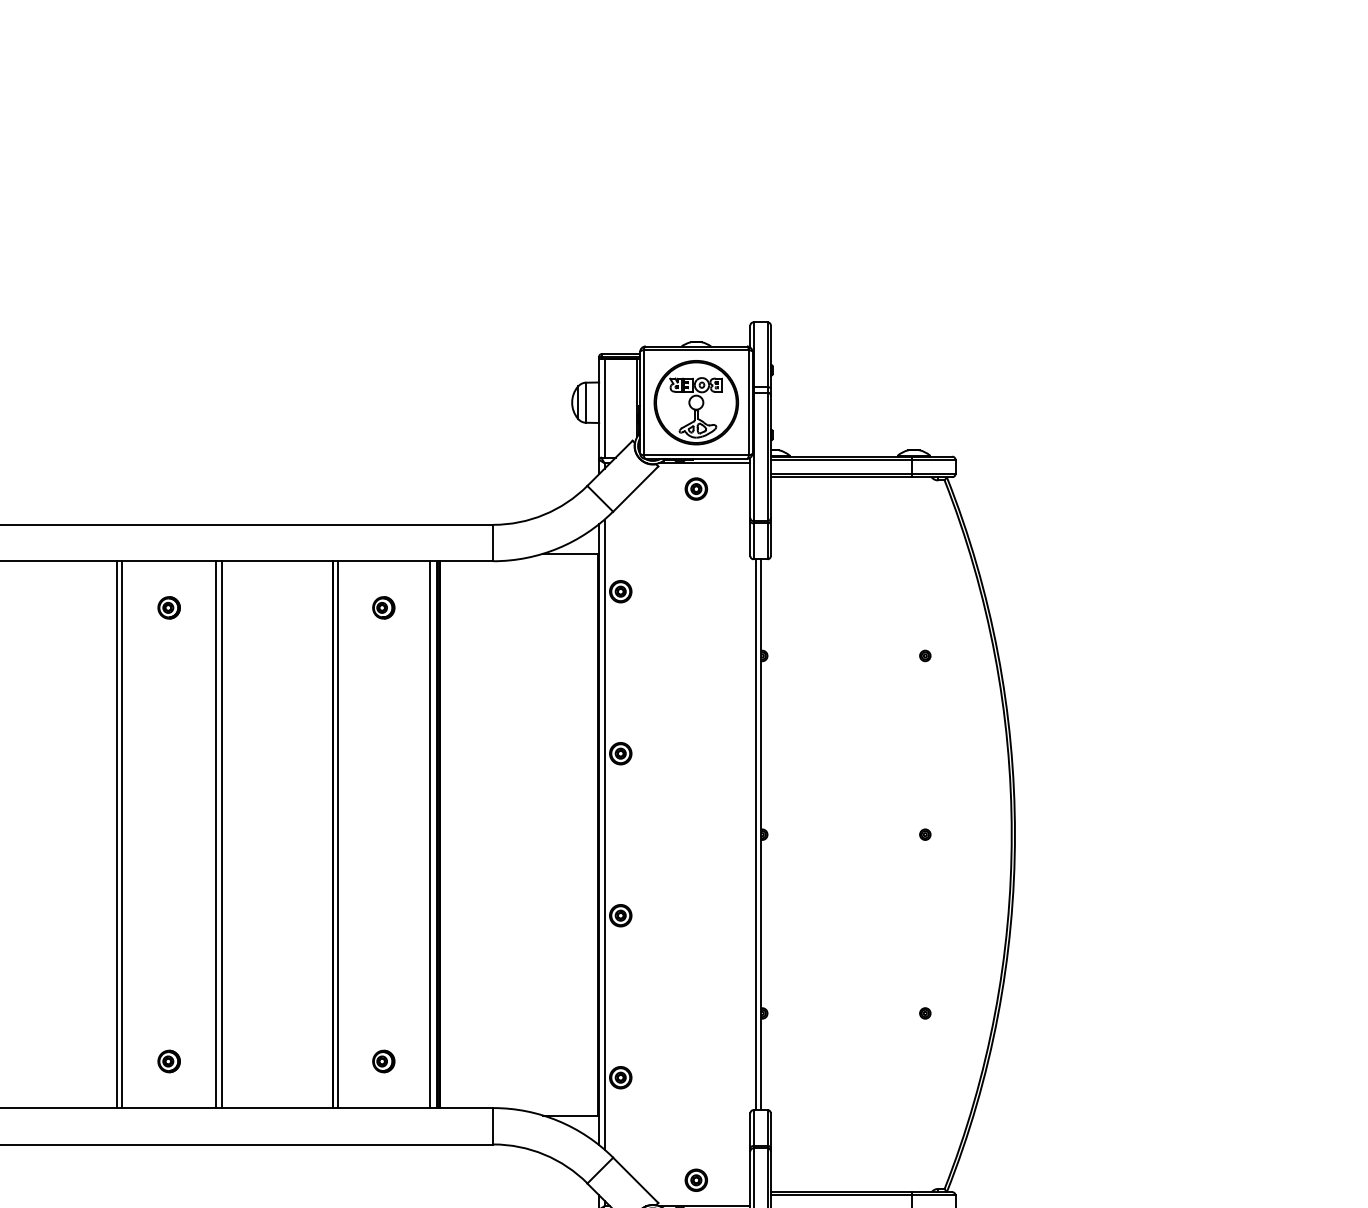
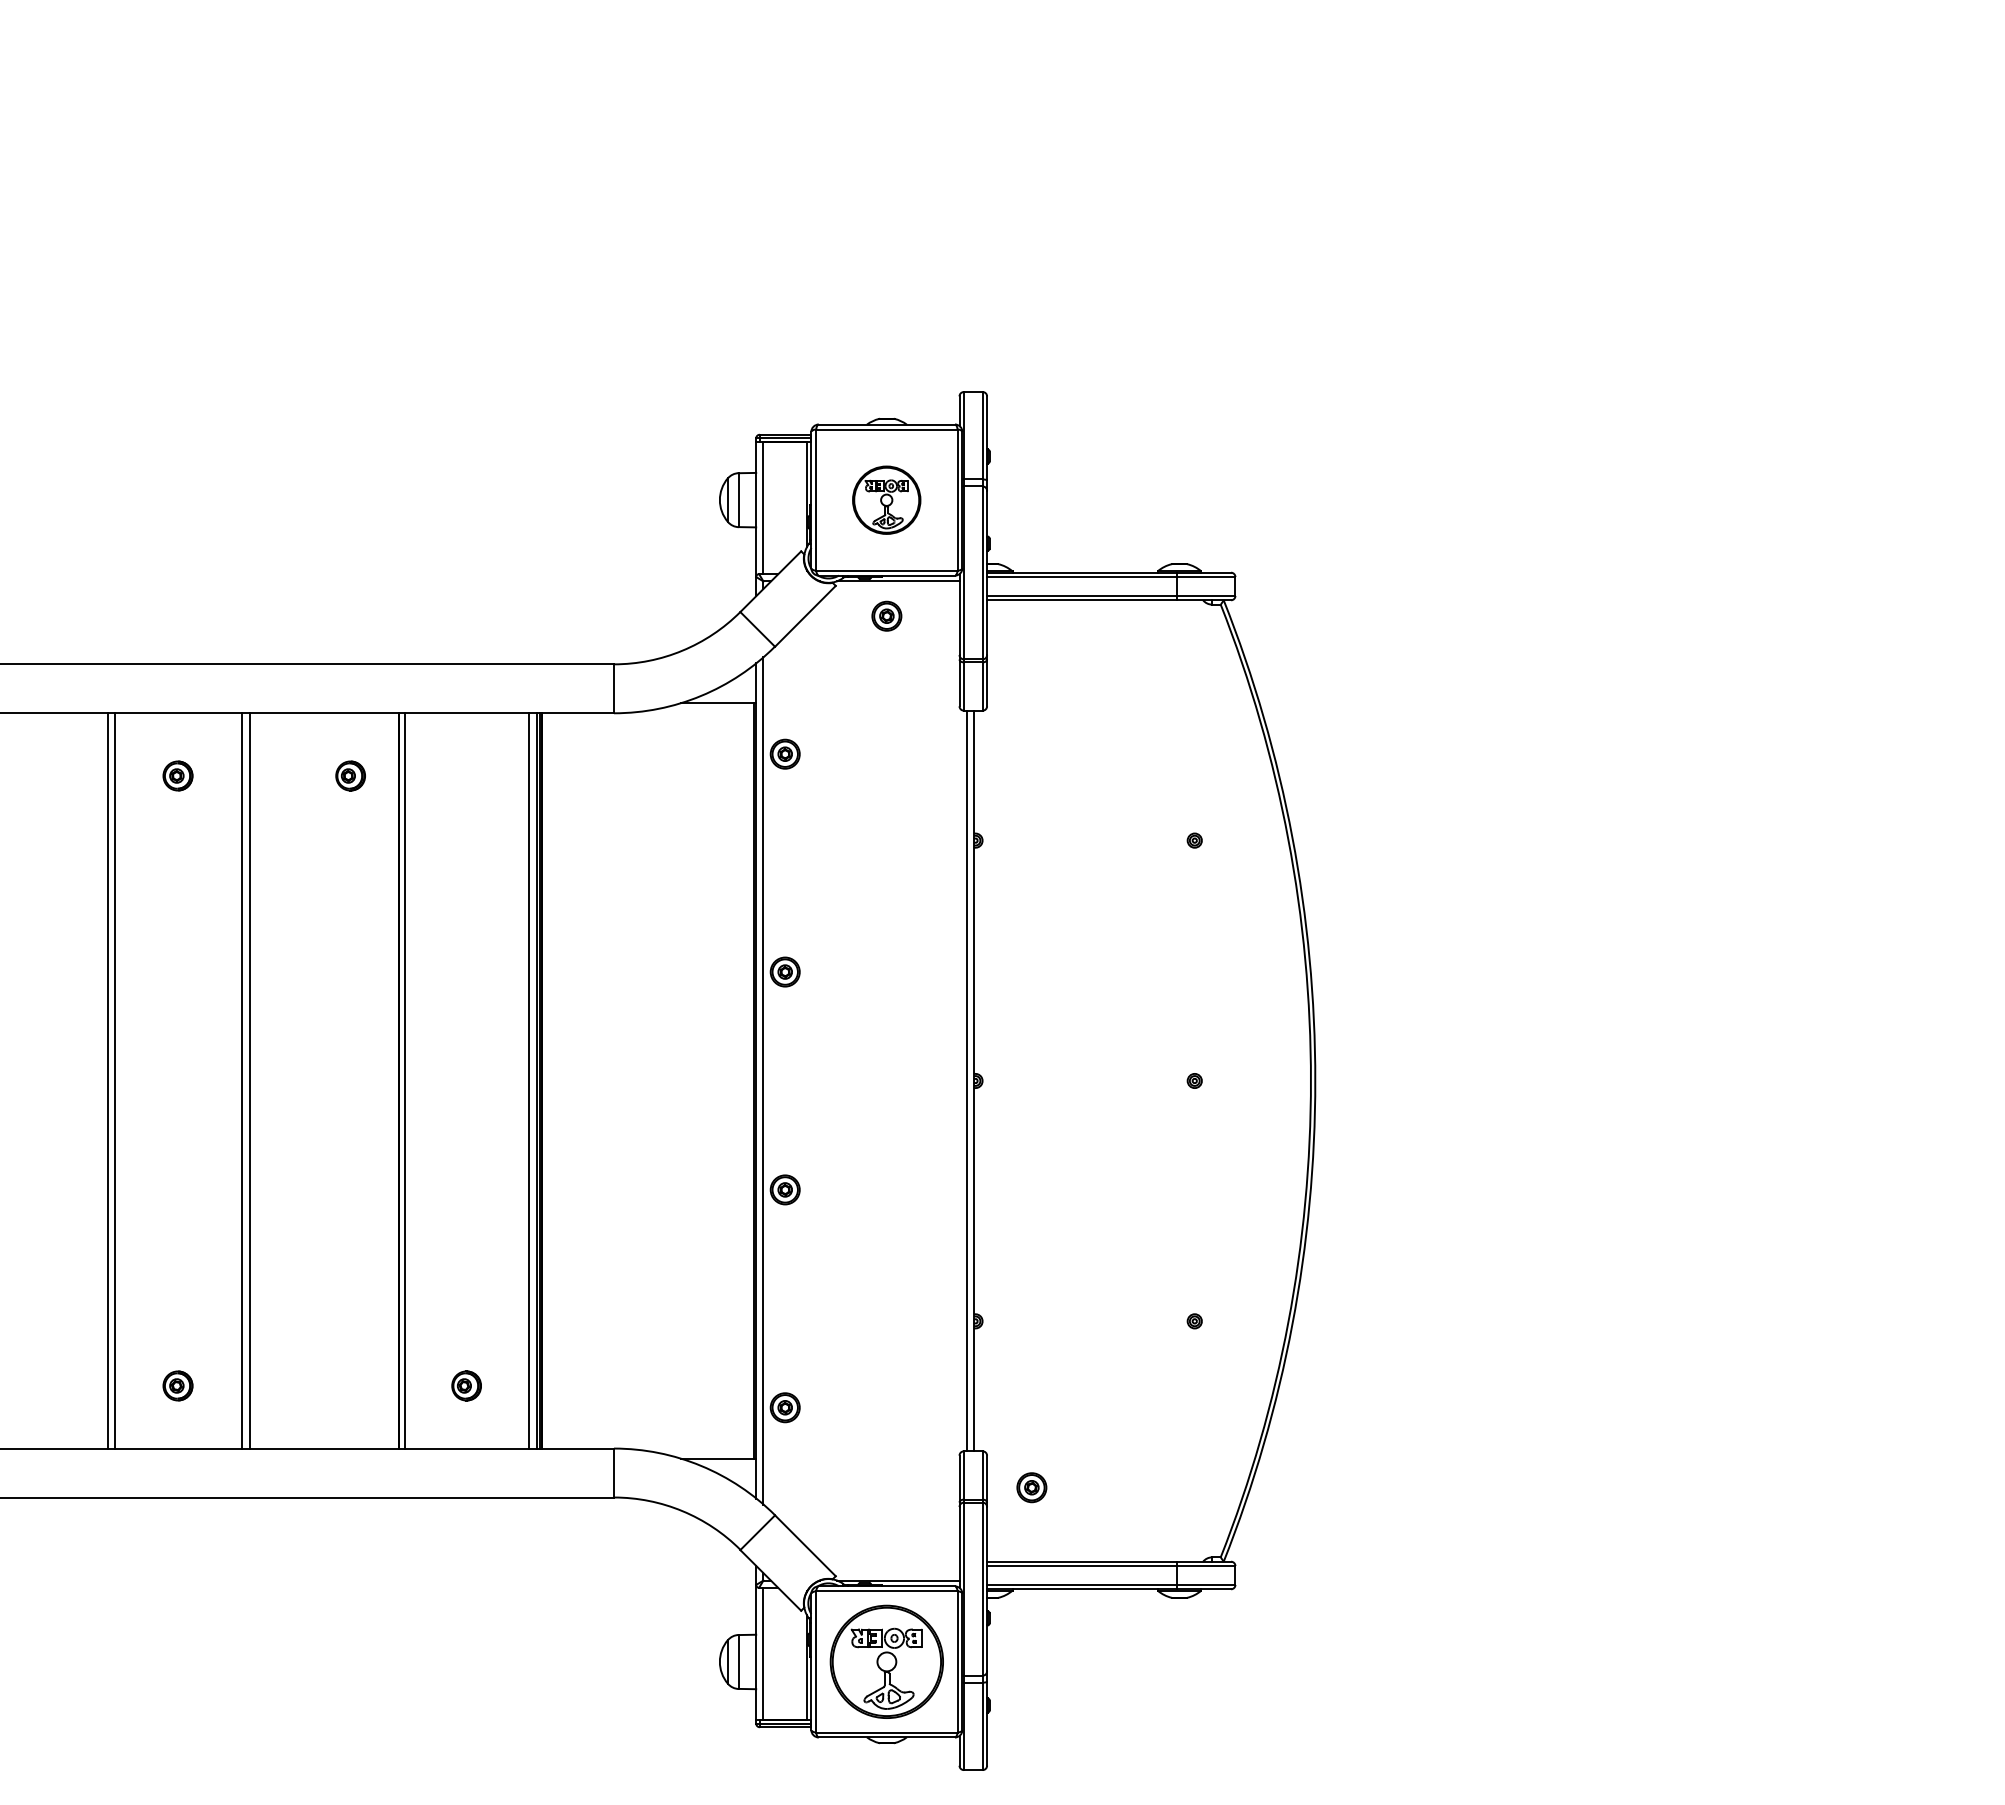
part: (696, 402) -> (886, 500), size x0.6
part: (383, 607) -> (350, 775), moved
part: (696, 1180) -> (1031, 1487), moved

